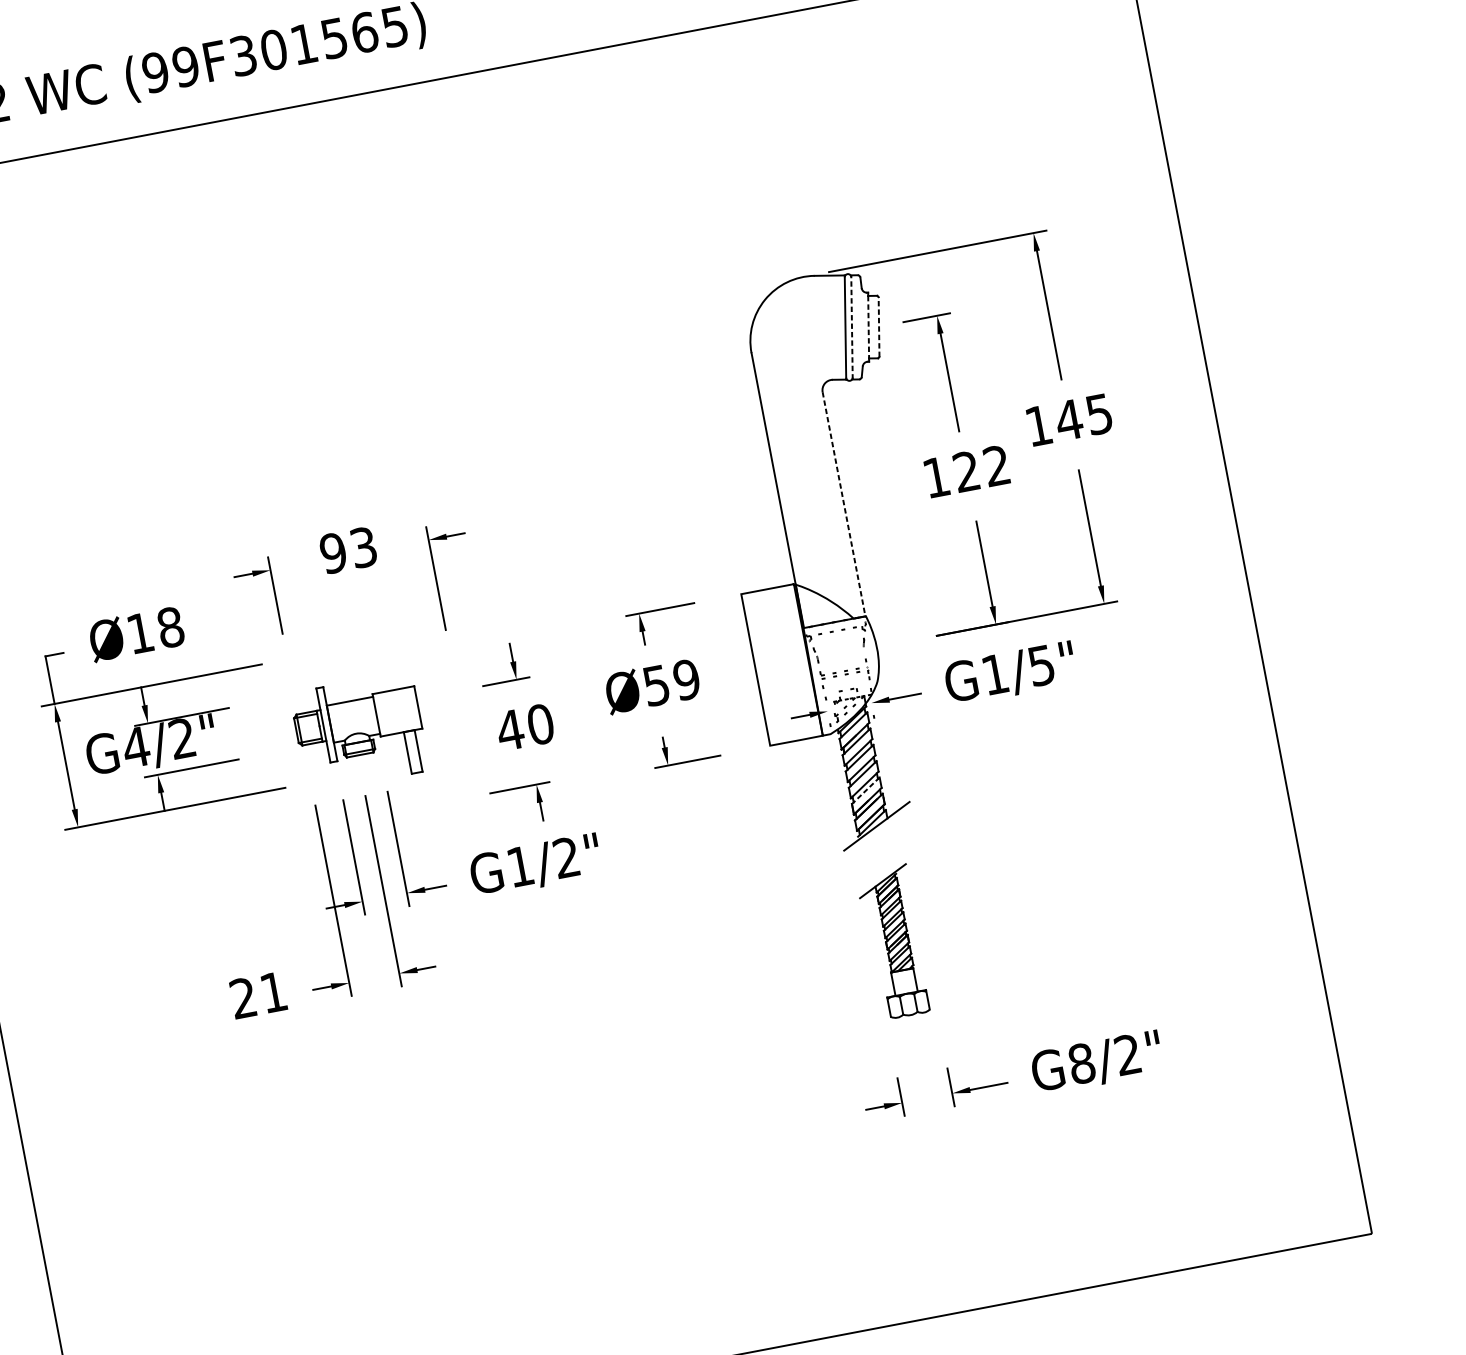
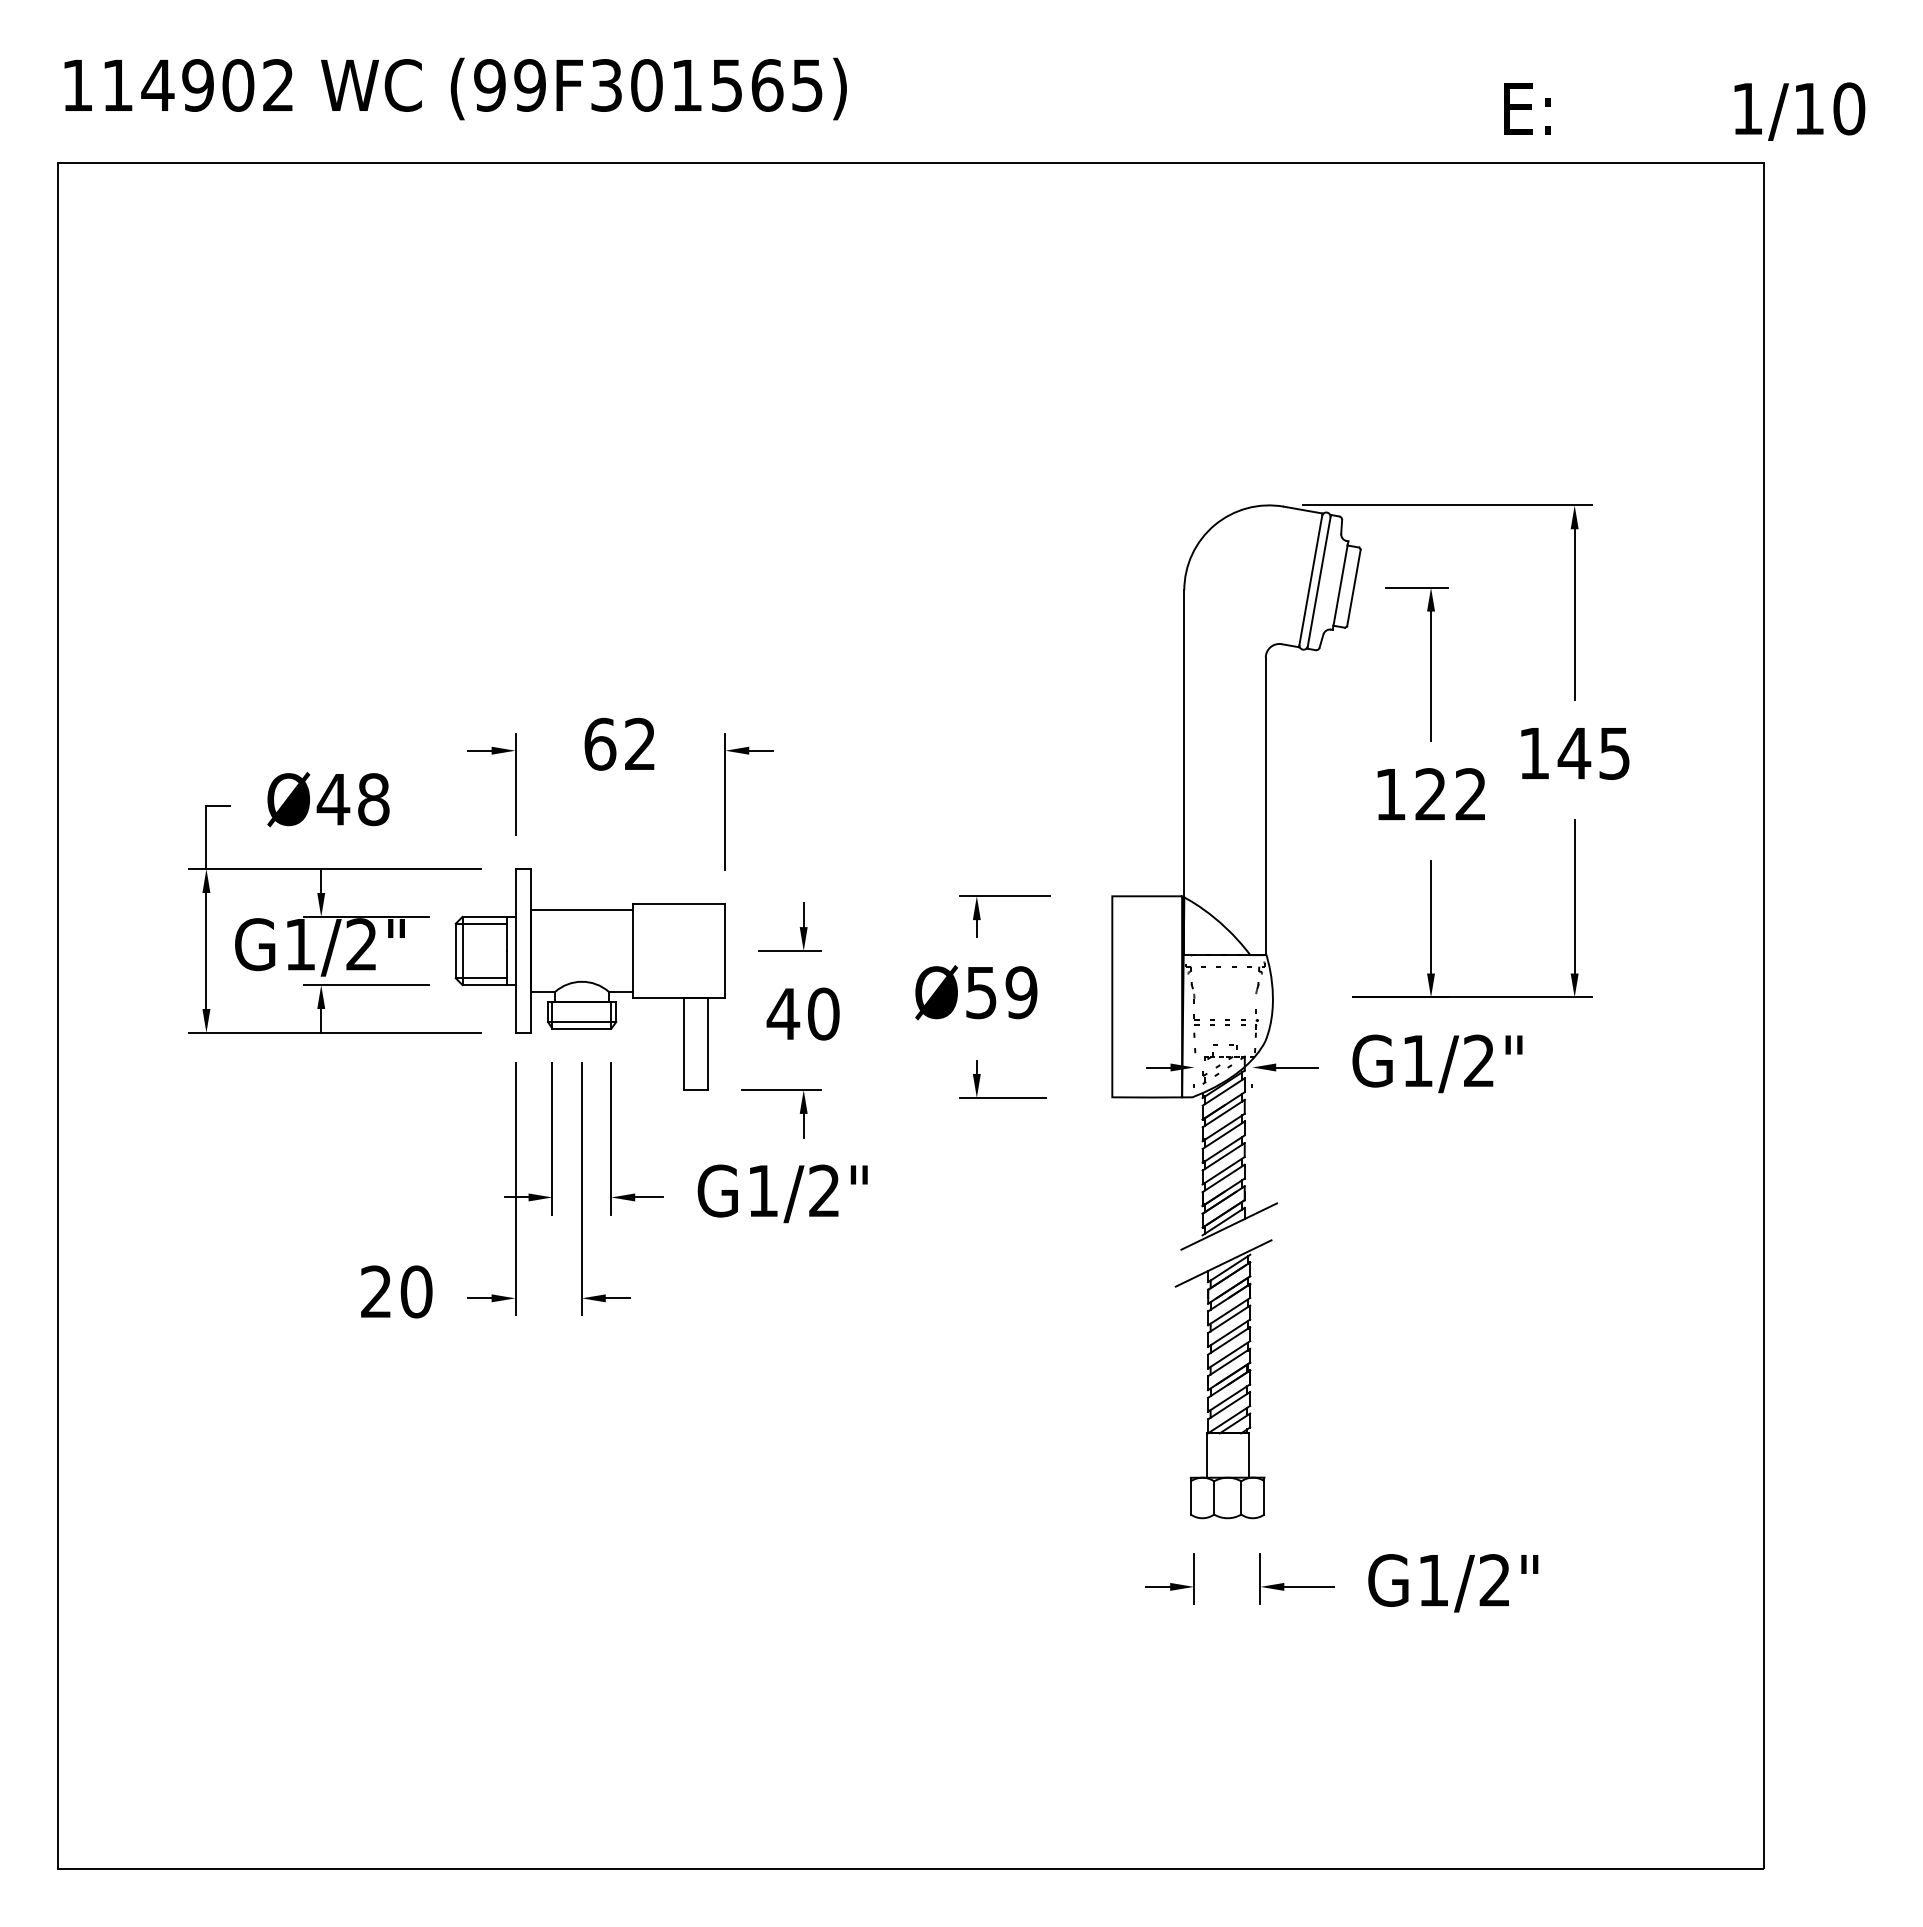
line: (879, 326) -> (1354, 587), dashed -> solid
line: (852, 327) -> (1319, 581), dashed -> solid
line: (868, 327) -> (1340, 585), dashed -> solid
line: (843, 504) -> (1265, 806), dashed -> solid
text: (347, 549) -> (619, 743), 93 -> 62
text: (140, 633) -> (333, 799), Ø18 -> Ø48
text: (1040, 665) -> (1478, 1060), G1/5" -> G1/2"
part: (359, 732) -> (589, 979), size x1.67
text: (135, 747) -> (299, 944), G4/2" -> G1/2"
line: (865, 790) -> (1223, 1178), dashed -> solid
part: (894, 942) -> (1223, 1379), size x1.43
text: (273, 992) -> (416, 1291), 21 -> 20
text: (1081, 1063) -> (1433, 1580), G8/2" -> G1/2"

